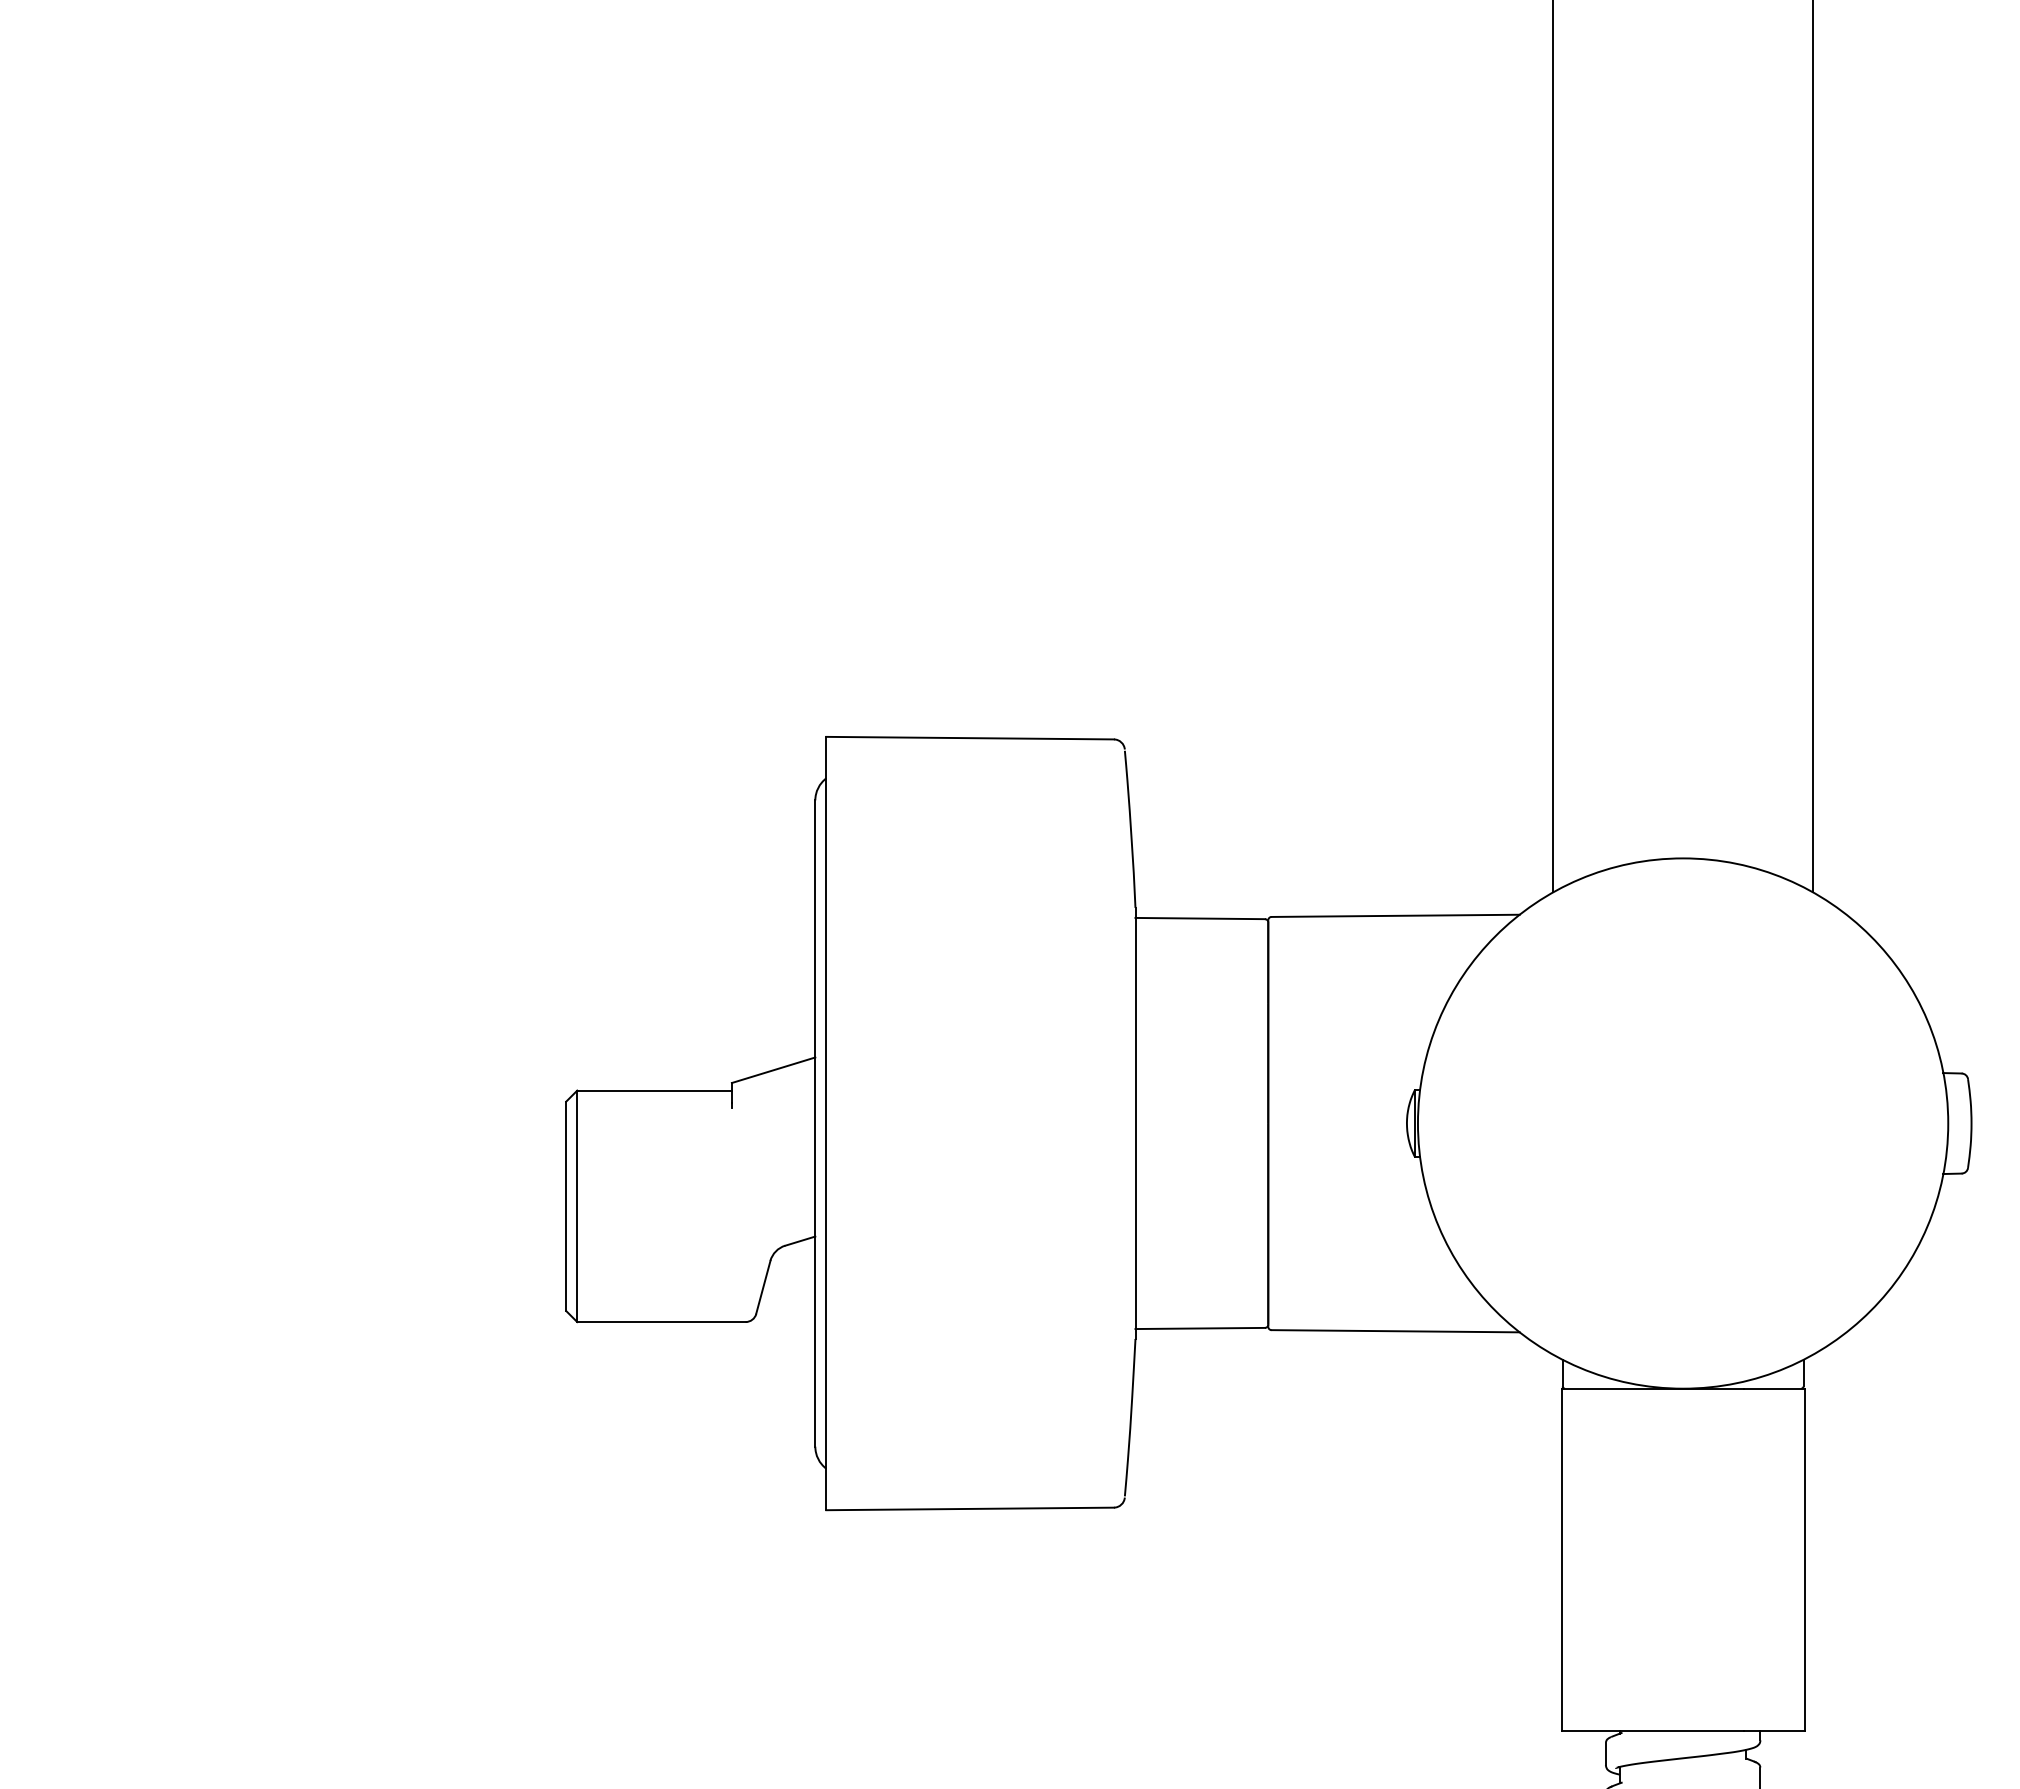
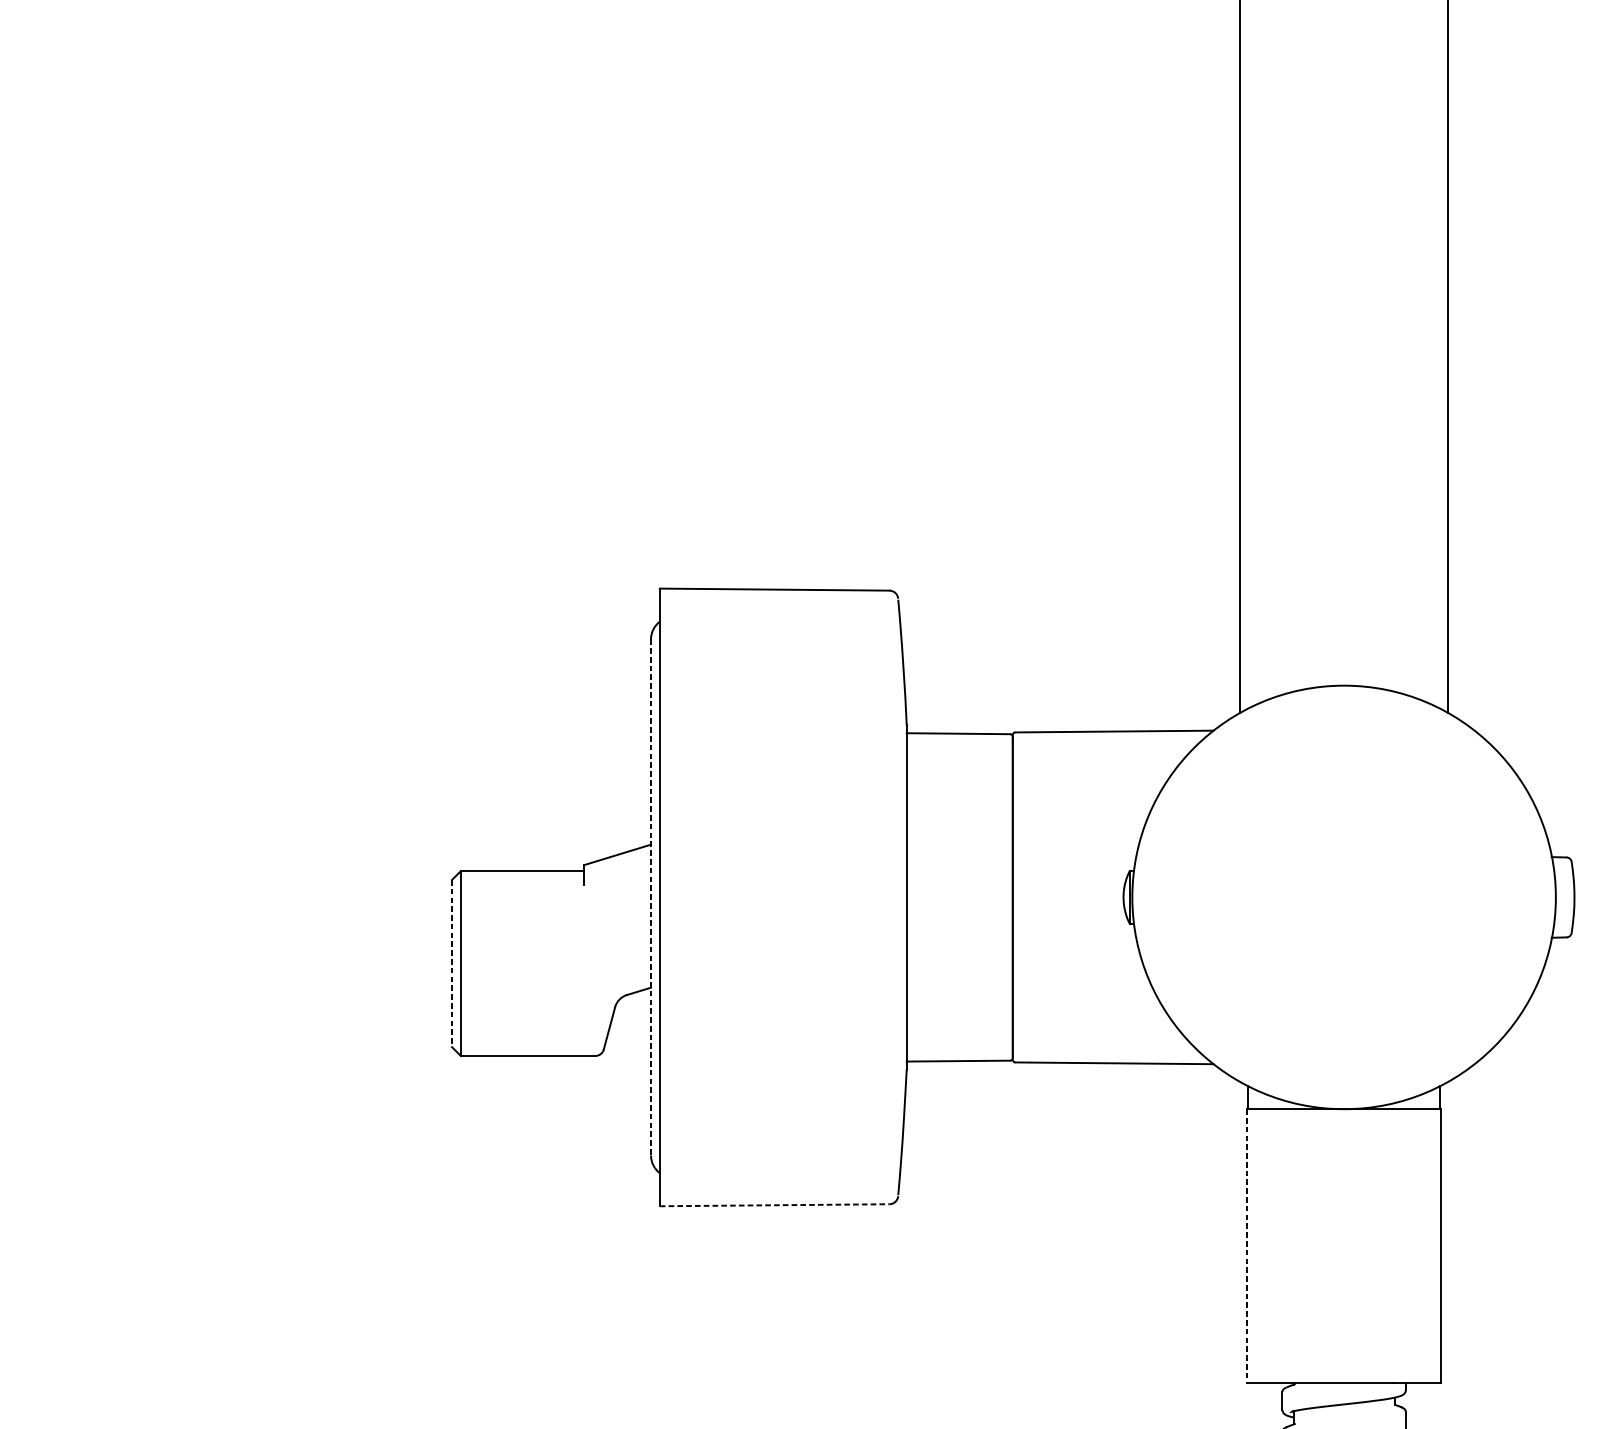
line: (815, 1124) -> (651, 898), solid -> dashed
line: (566, 1206) -> (452, 963), solid -> dashed
line: (970, 1508) -> (774, 1204), solid -> dashed
line: (1561, 1560) -> (1246, 1246), solid -> dashed

